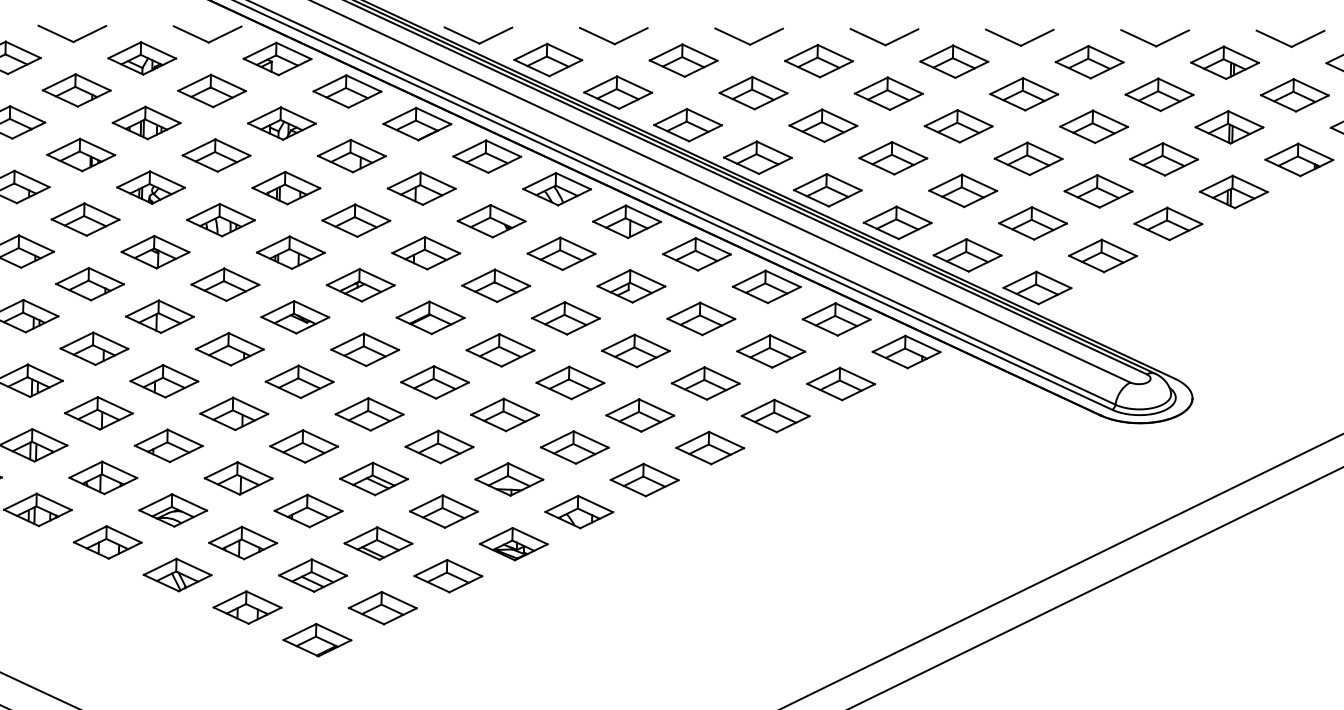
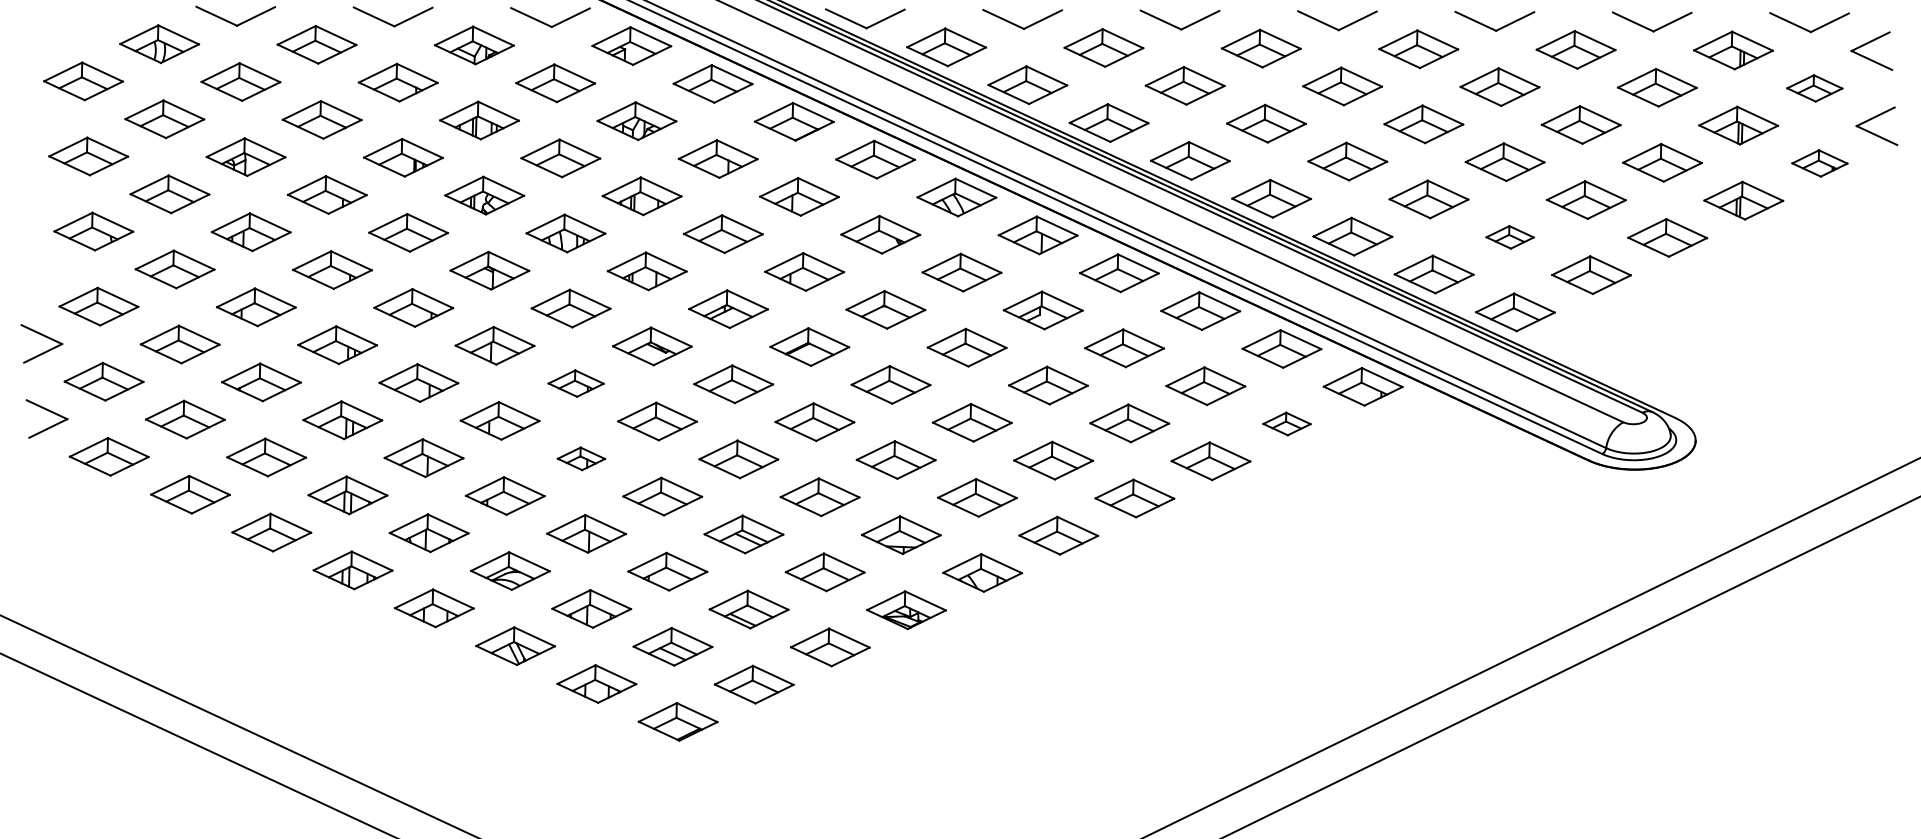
part: (1294, 95) -> (1814, 88), size x0.7
part: (1299, 159) -> (1819, 163), size x0.7
part: (1032, 223) -> (1509, 237), size x0.6
part: (229, 349) -> (575, 383), size x0.7
part: (840, 383) -> (1286, 423), size x0.6
part: (234, 413) -> (581, 458), size x0.6

